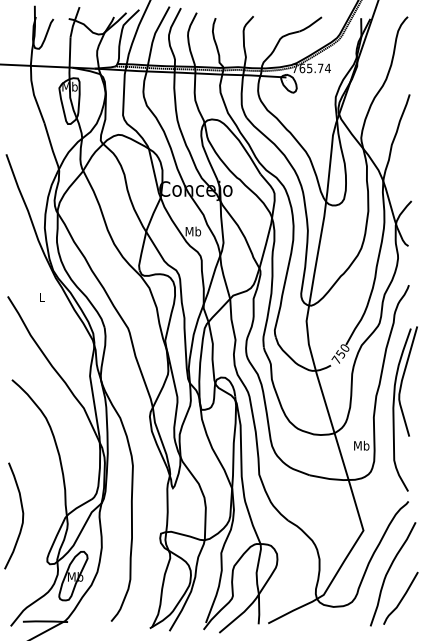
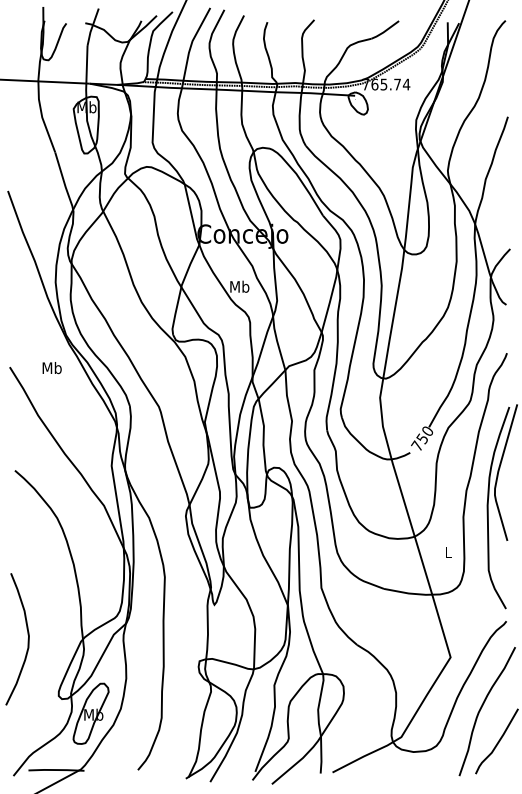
text: (41, 297) -> (51, 368), L -> Mb
text: (361, 445) -> (448, 552), Mb -> L

